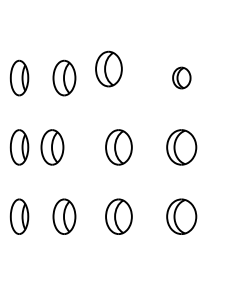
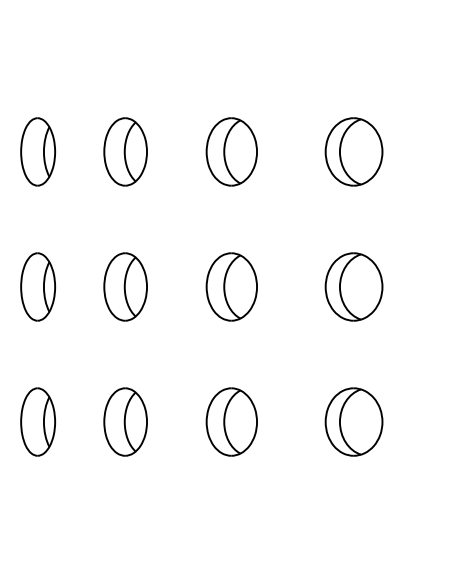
part: (108, 68) -> (230, 150), moved
part: (181, 77) -> (353, 150), size x1.67
part: (52, 147) -> (125, 287), moved

